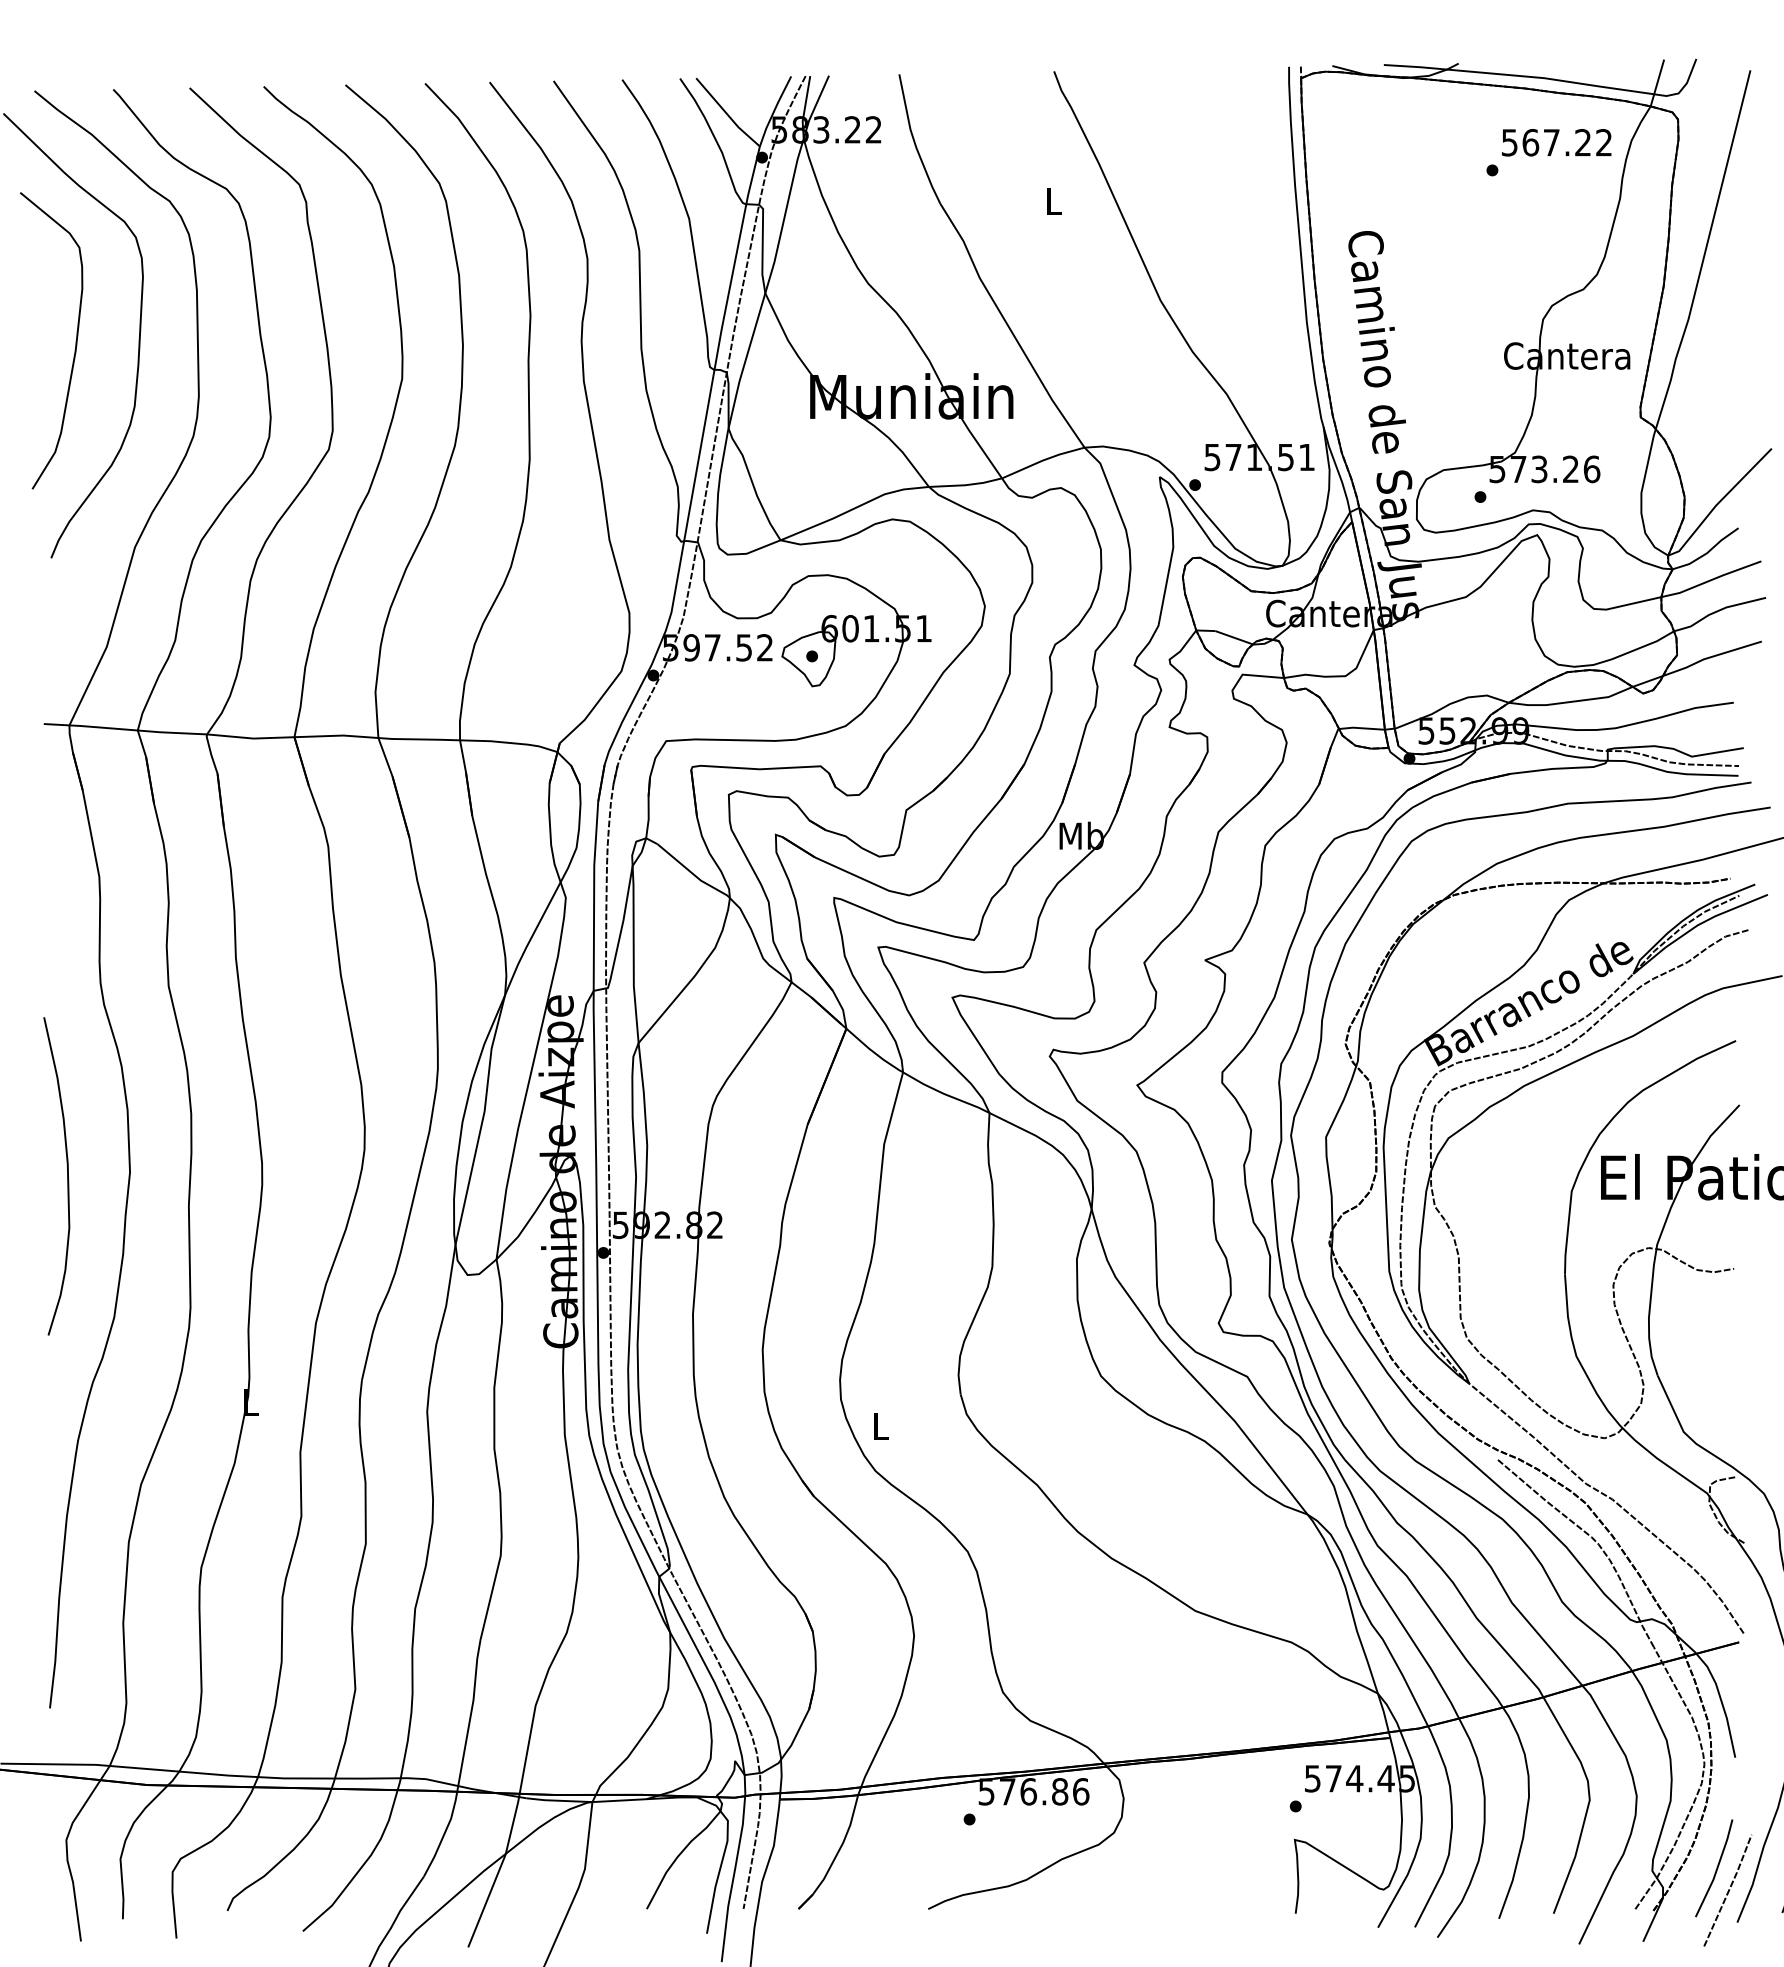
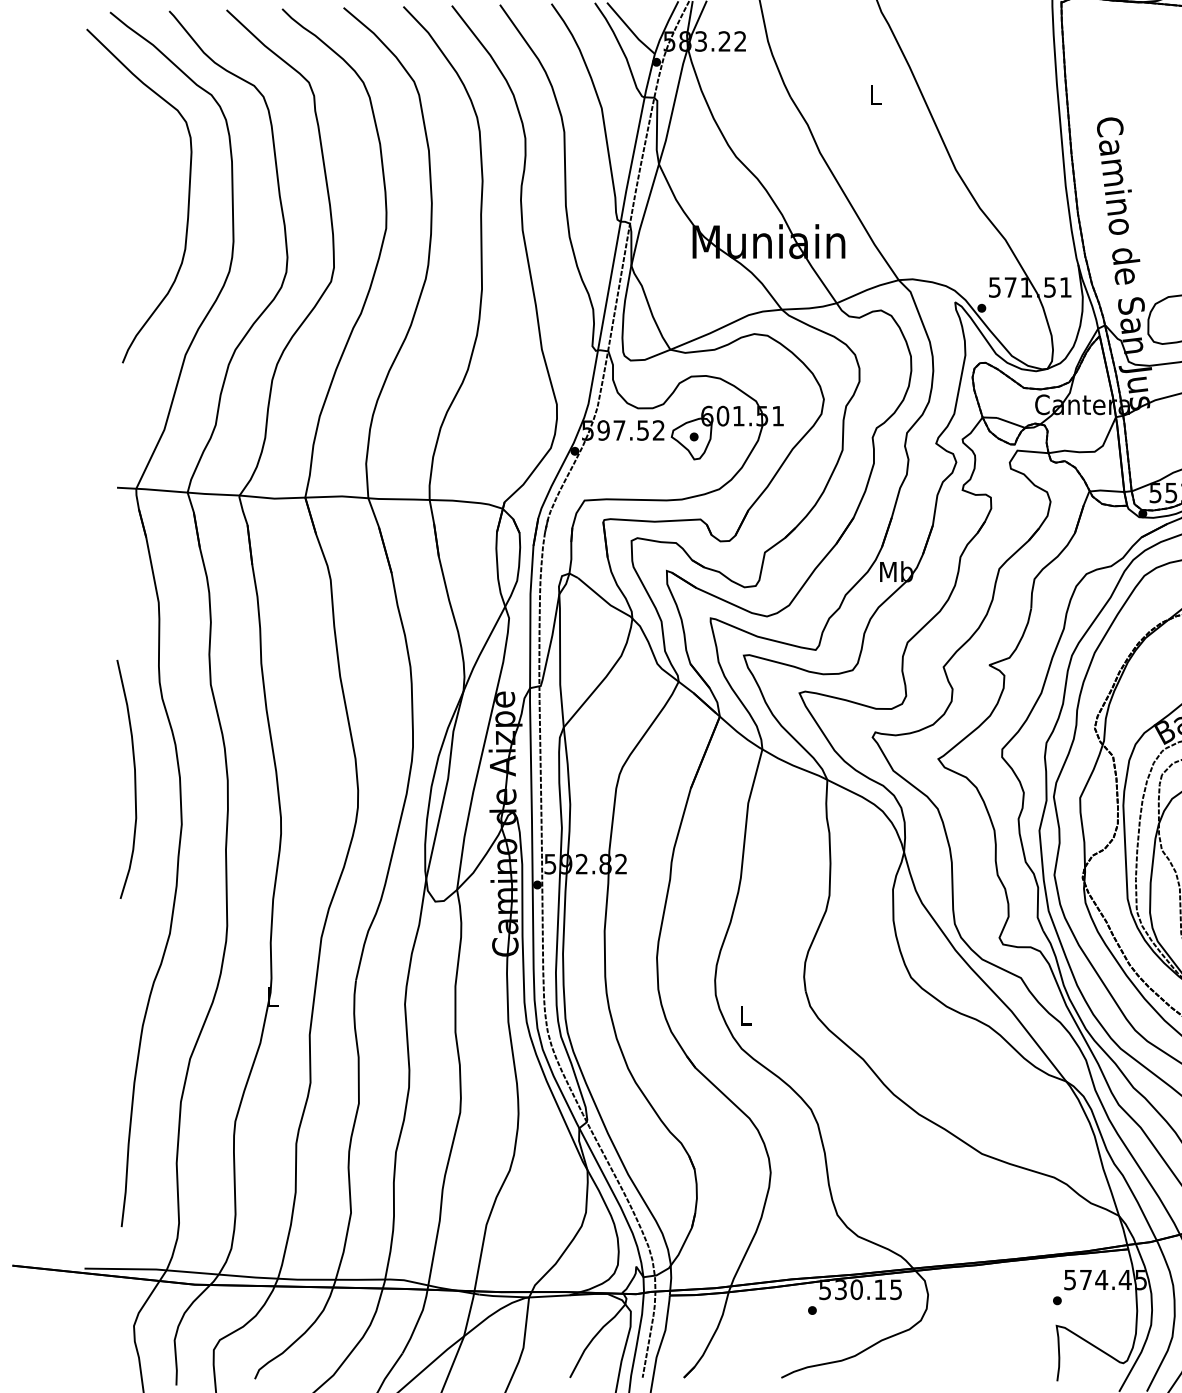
curve: (75, 340) -> (140, 199), removed
curve: (67, 1176) -> (134, 779), moved
text: (1044, 1791) -> (868, 1289), 576.86 -> 530.15

